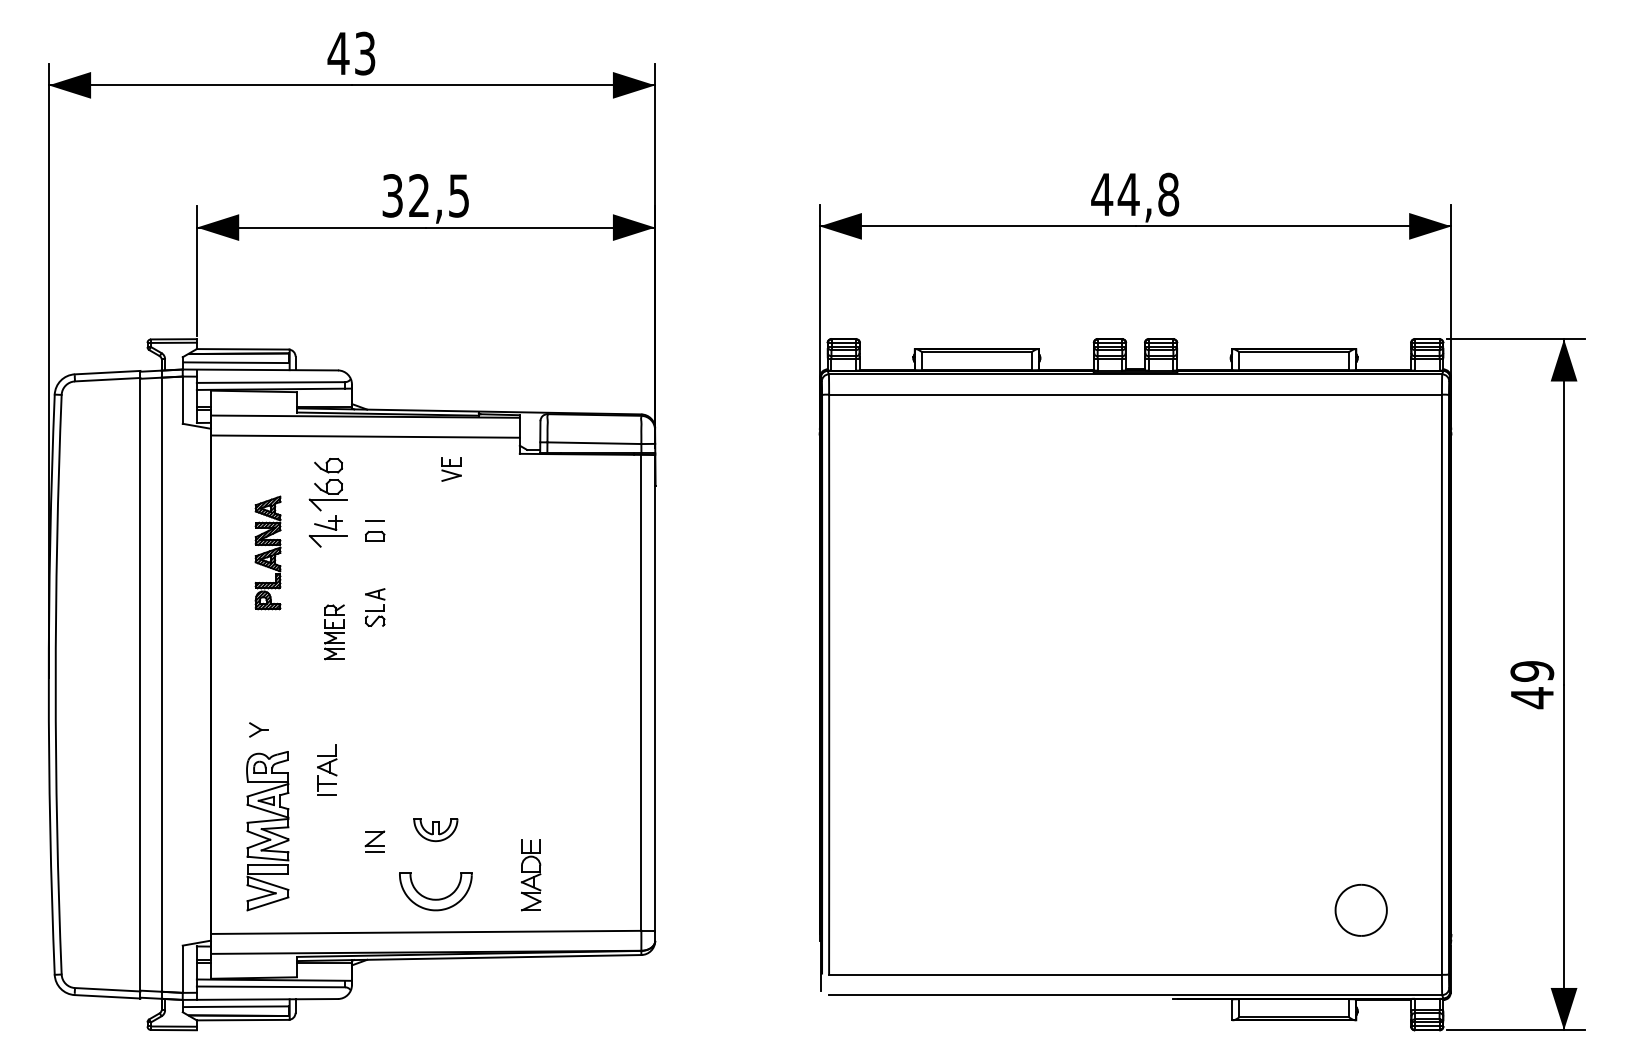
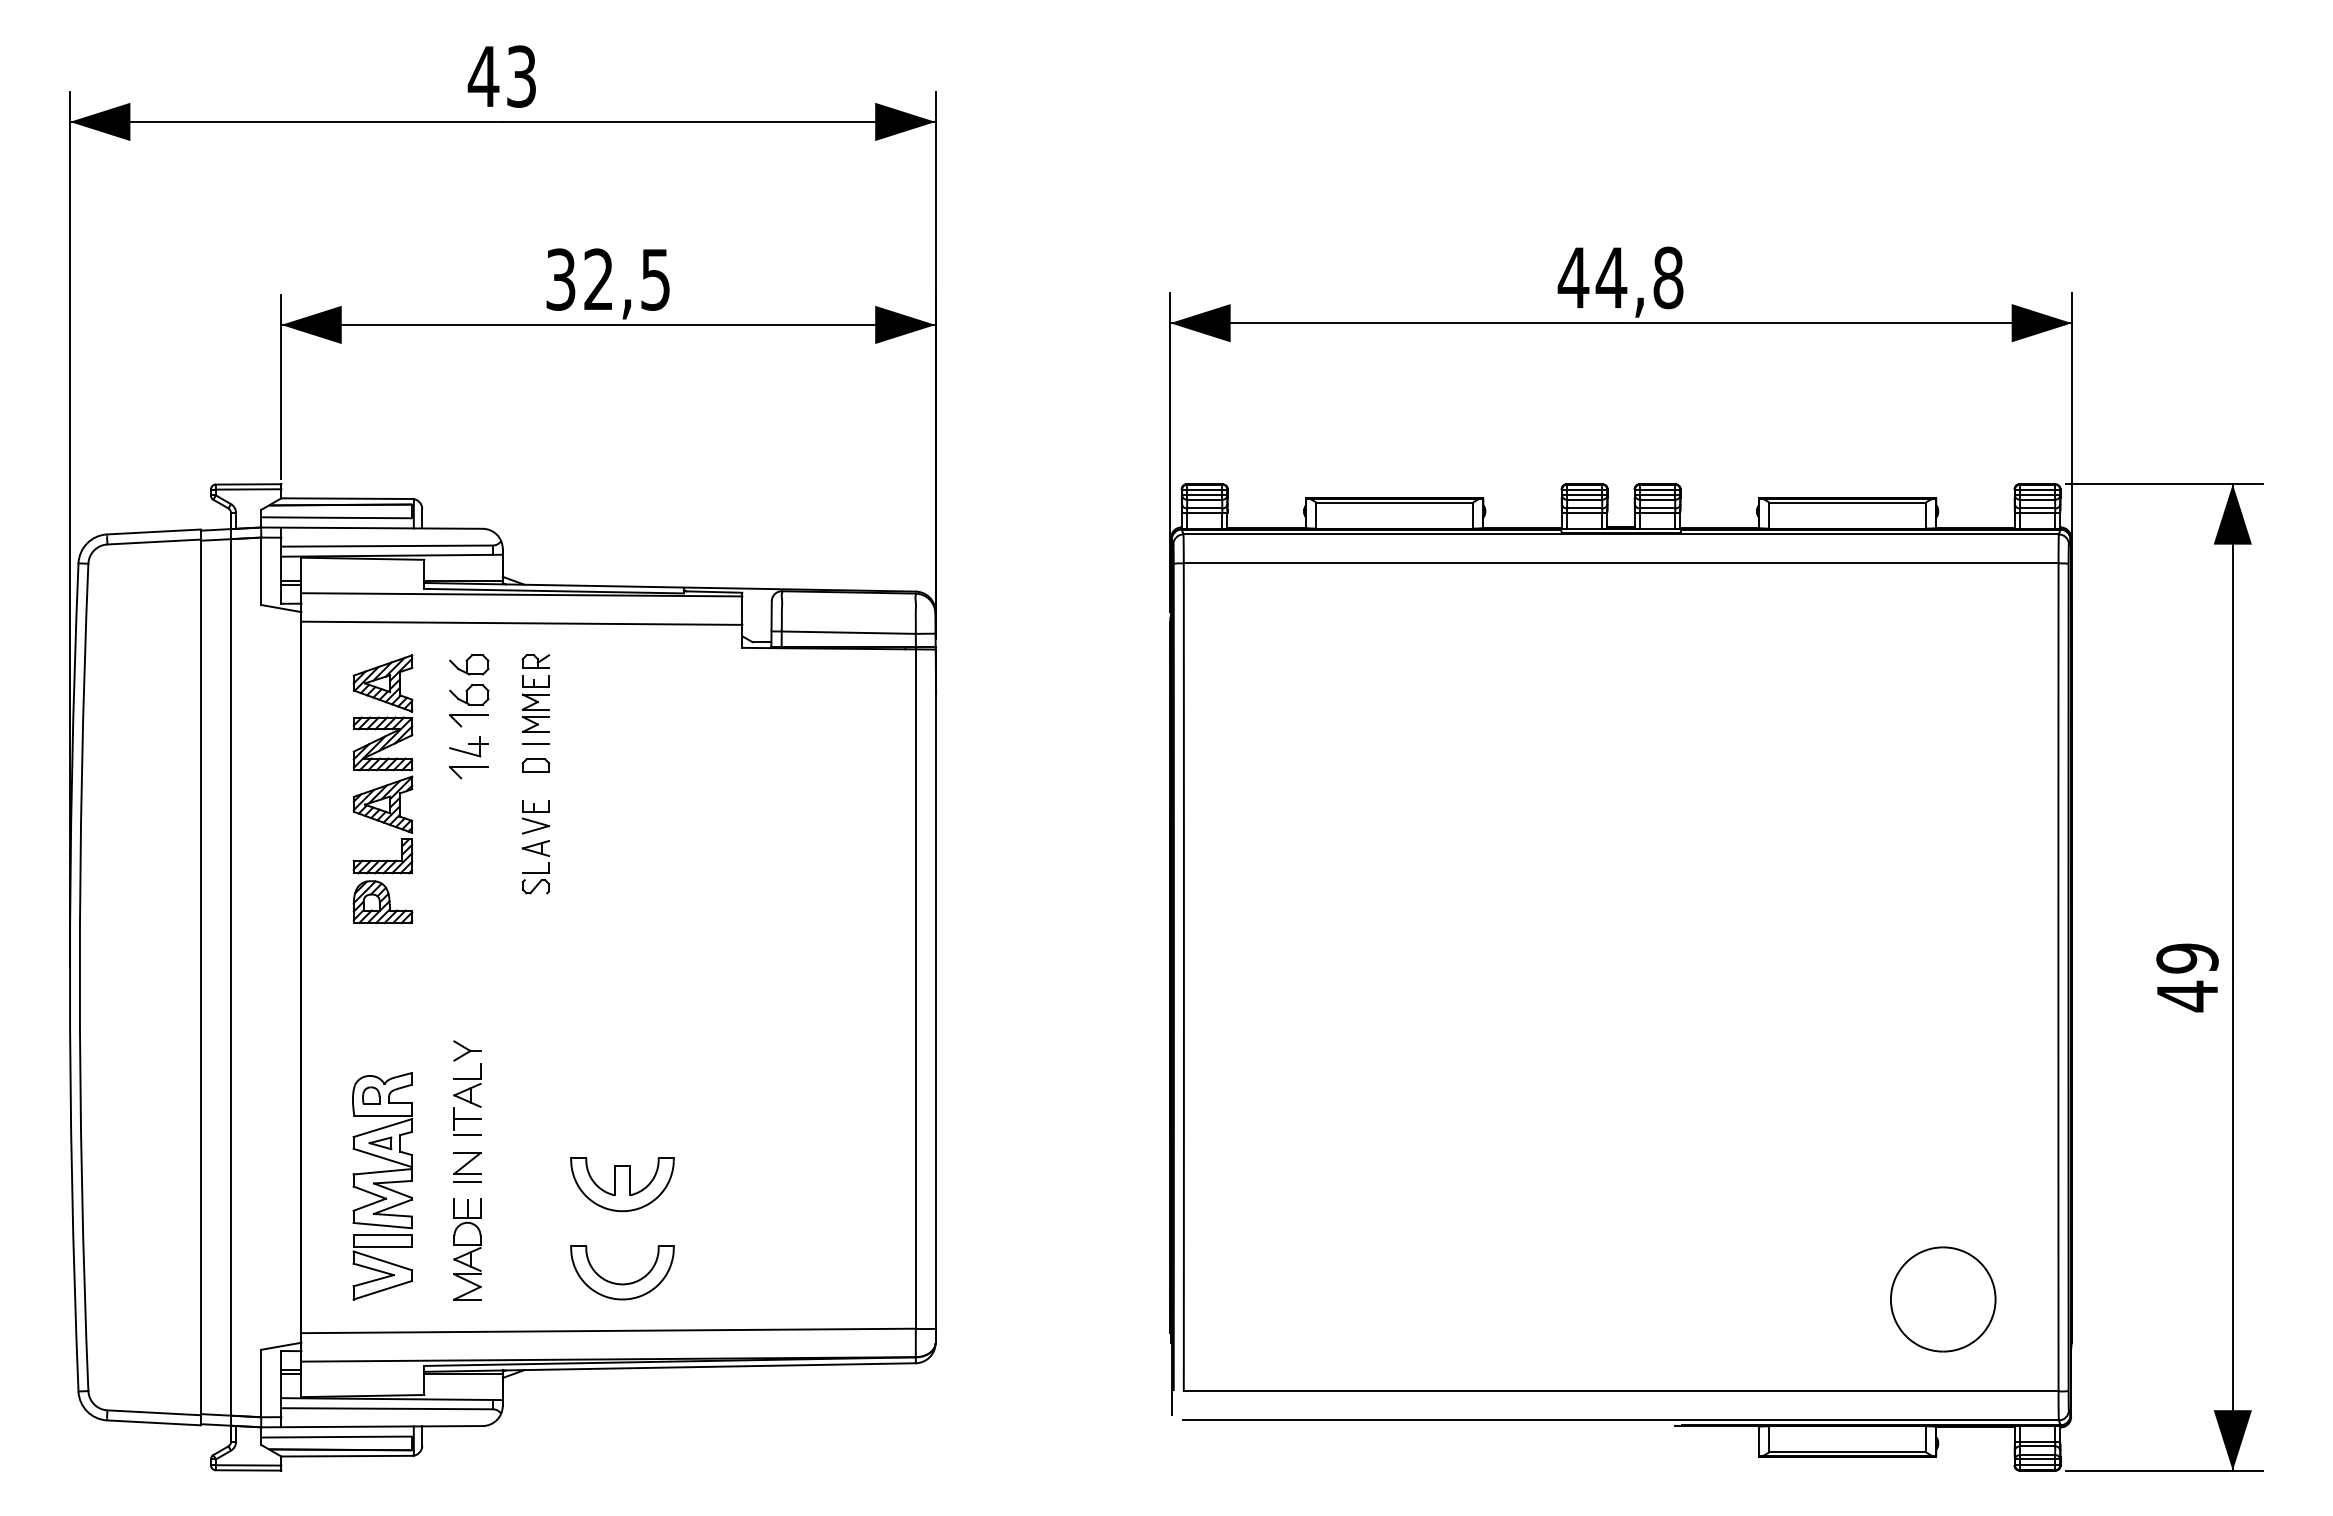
part: (451, 469) -> (535, 817), moved
part: (327, 504) -> (468, 720), size x0.71
part: (327, 541) -> (468, 772), size x0.71
part: (267, 553) -> (382, 789), size x1.67
part: (334, 632) -> (535, 693), moved
part: (259, 729) -> (467, 1050), moved
part: (435, 829) -> (622, 1184), size x1.67
part: (374, 841) -> (467, 1167), moved
part: (531, 875) -> (467, 1249), moved
part: (1361, 910) -> (1943, 1299), size x1.43

